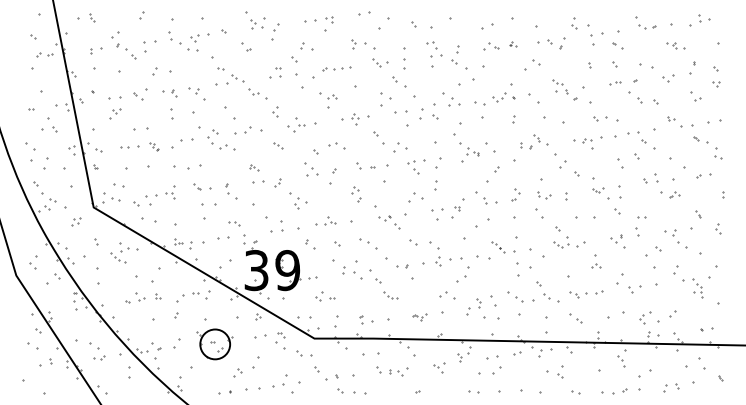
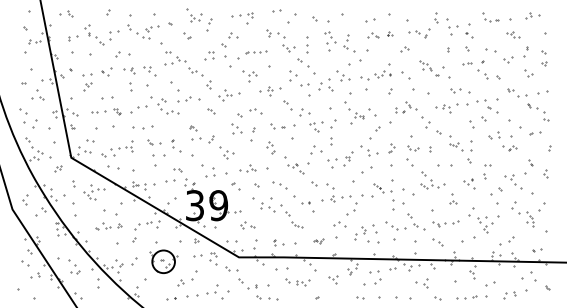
part: (695, 20) -> (528, 15), size x0.62
part: (532, 64) -> (404, 49), size x0.62
part: (645, 317) -> (488, 227), moved

